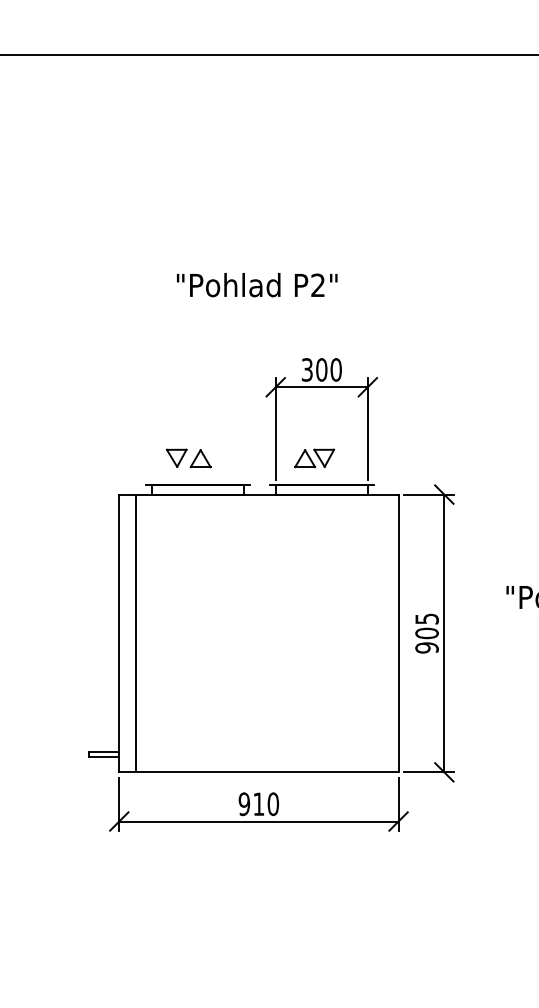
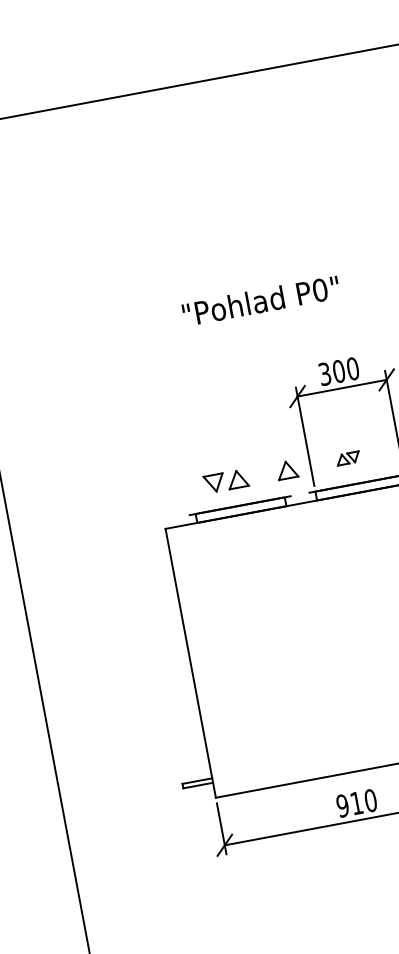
text: (318, 285) -> (320, 290), P2" -> P0"
part: (251, 458) -> (287, 469), added
part: (314, 458) -> (348, 458), size x0.6
line: (136, 633) -> (207, 660), removed

